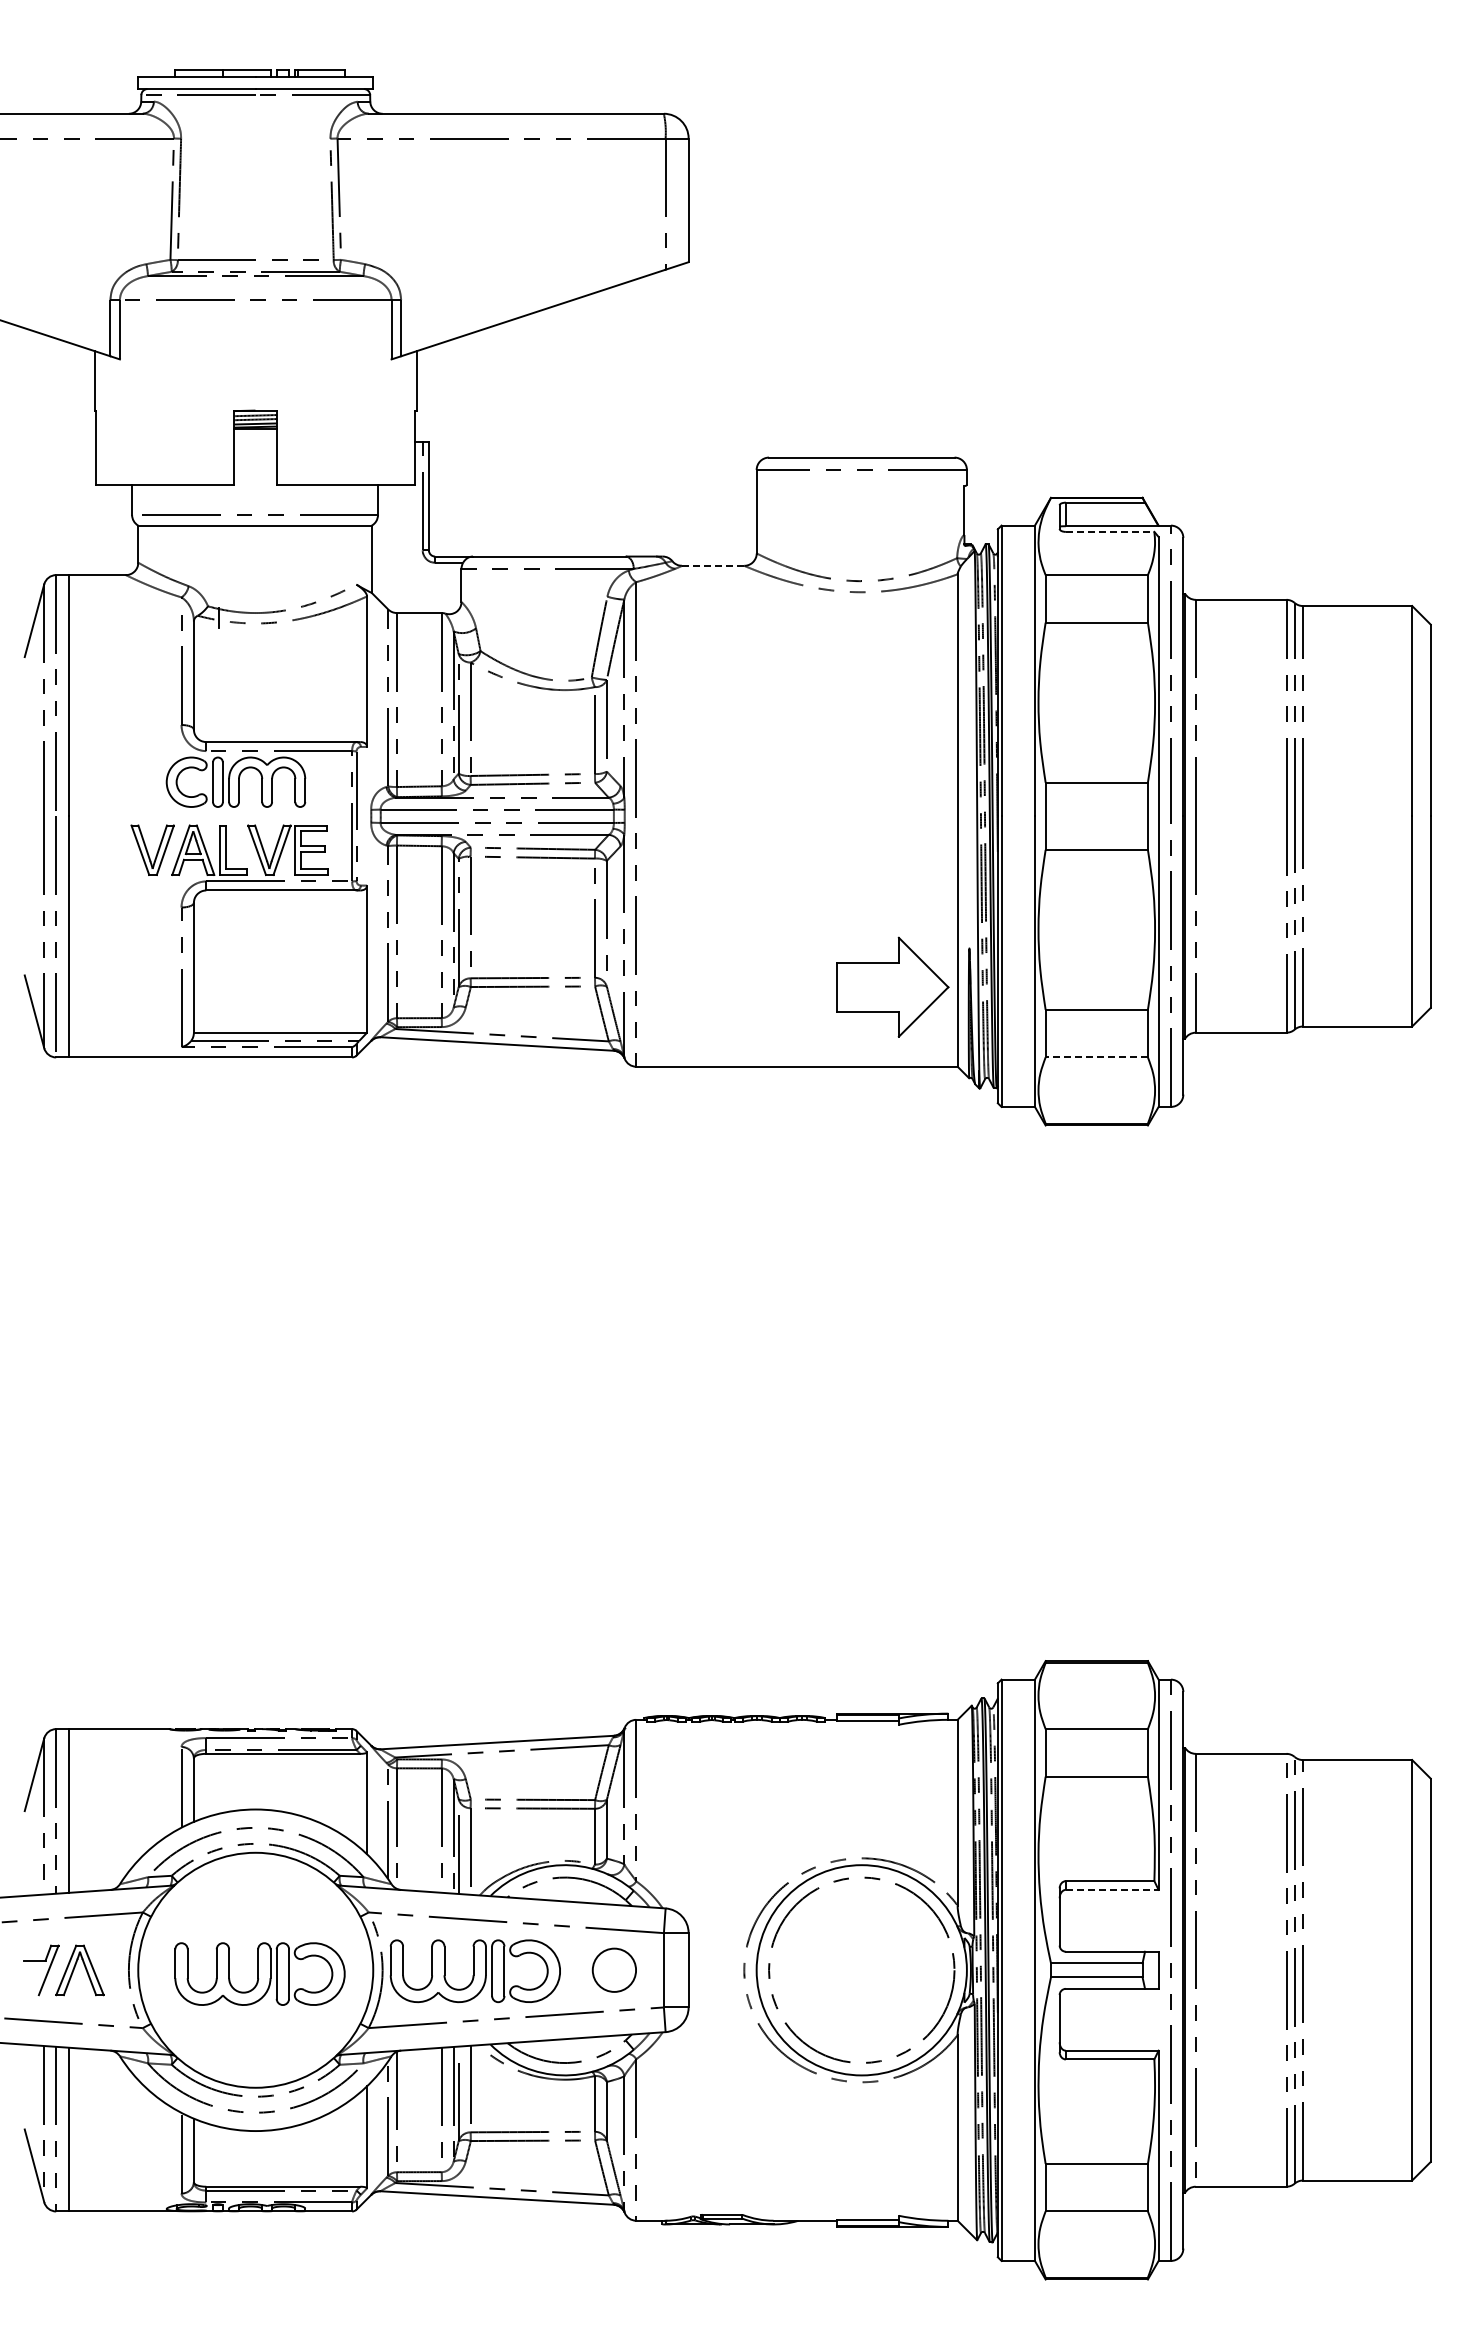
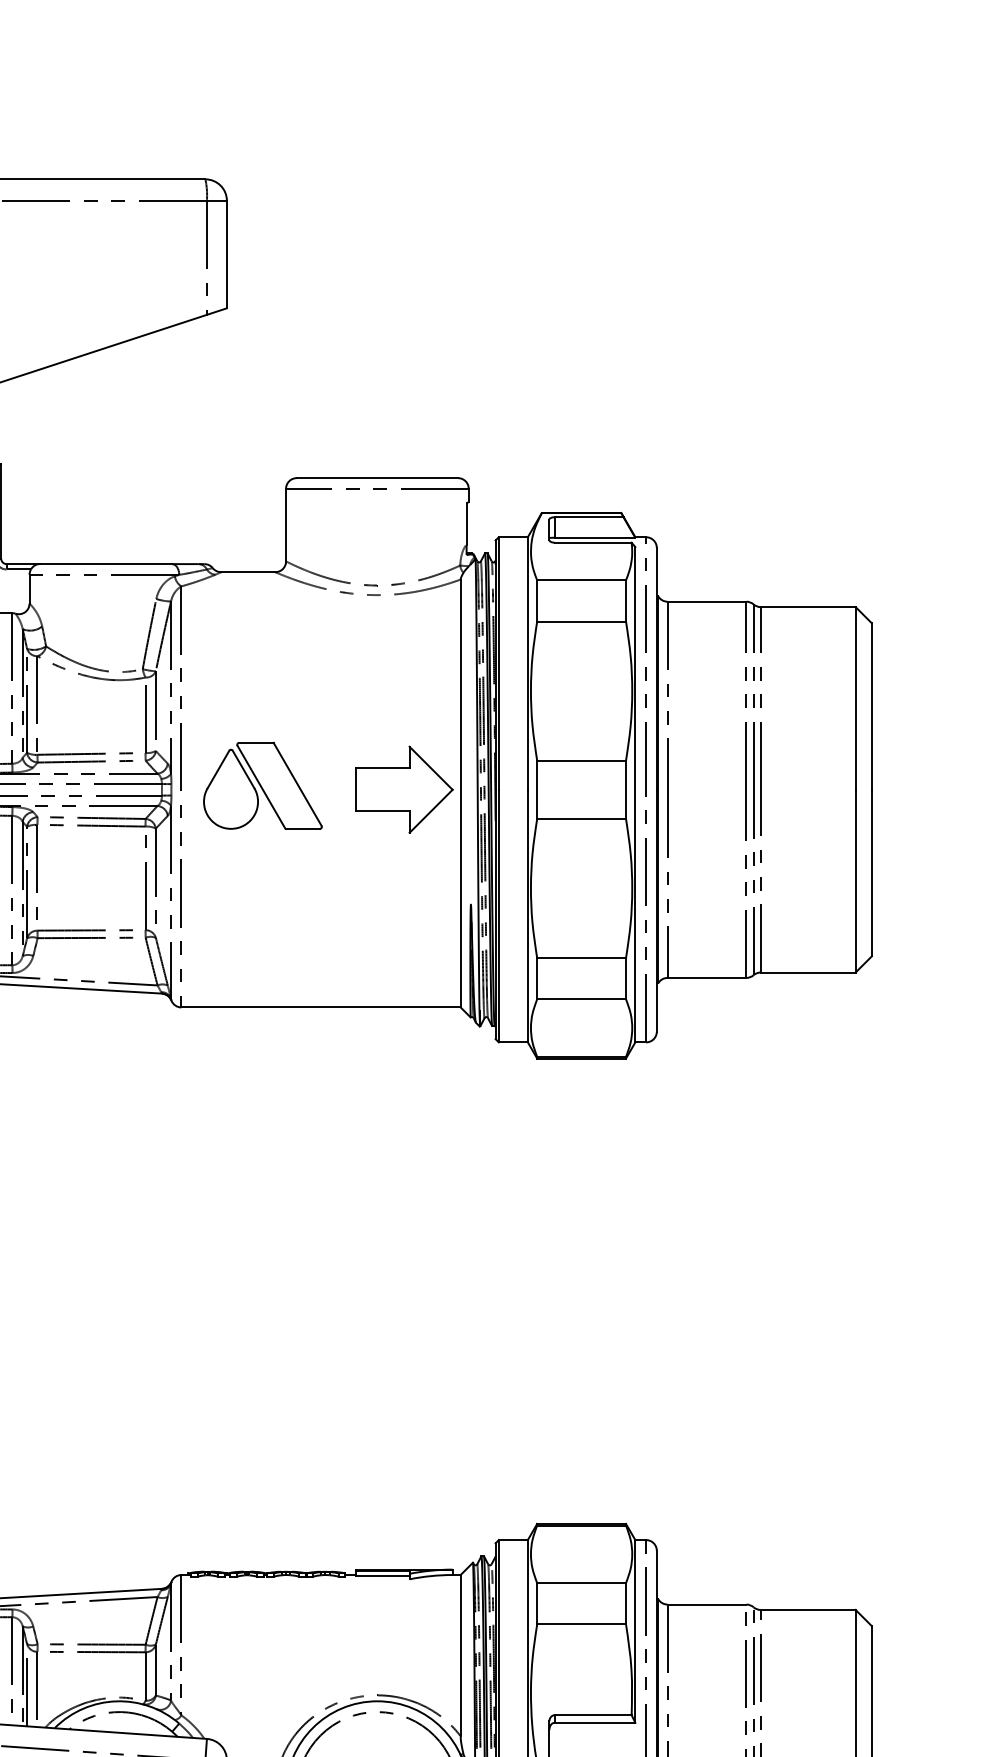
line: (1110, 531) -> (593, 542), dashed -> solid
line: (712, 565) -> (247, 571), dashed -> solid
part: (729, 811) -> (262, 785), added
part: (892, 986) -> (404, 789), moved
line: (1096, 1057) -> (581, 999), dashed -> solid
line: (1112, 1889) -> (595, 1722), dashed -> solid

